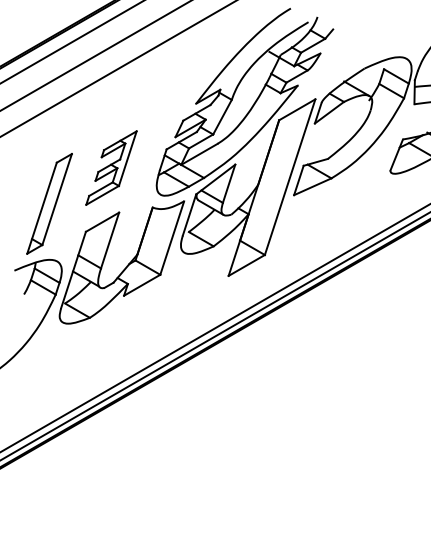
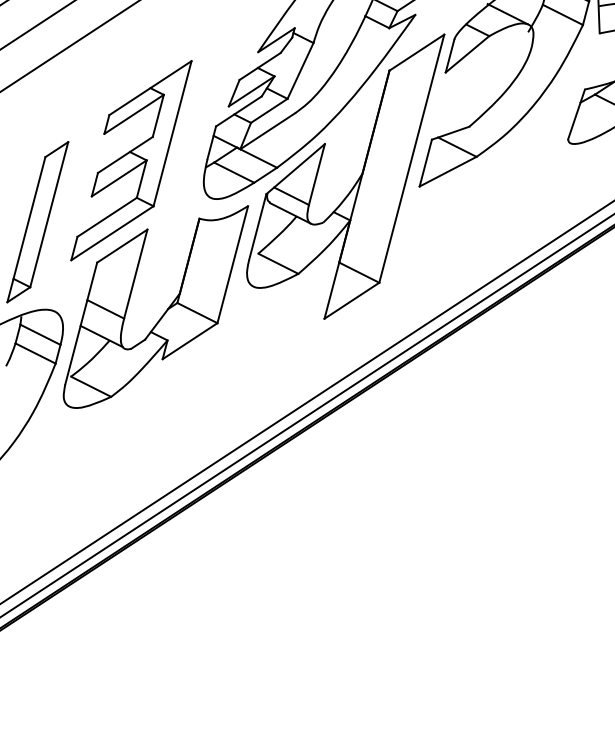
part: (111, 167) -> (131, 159), size x1.67

